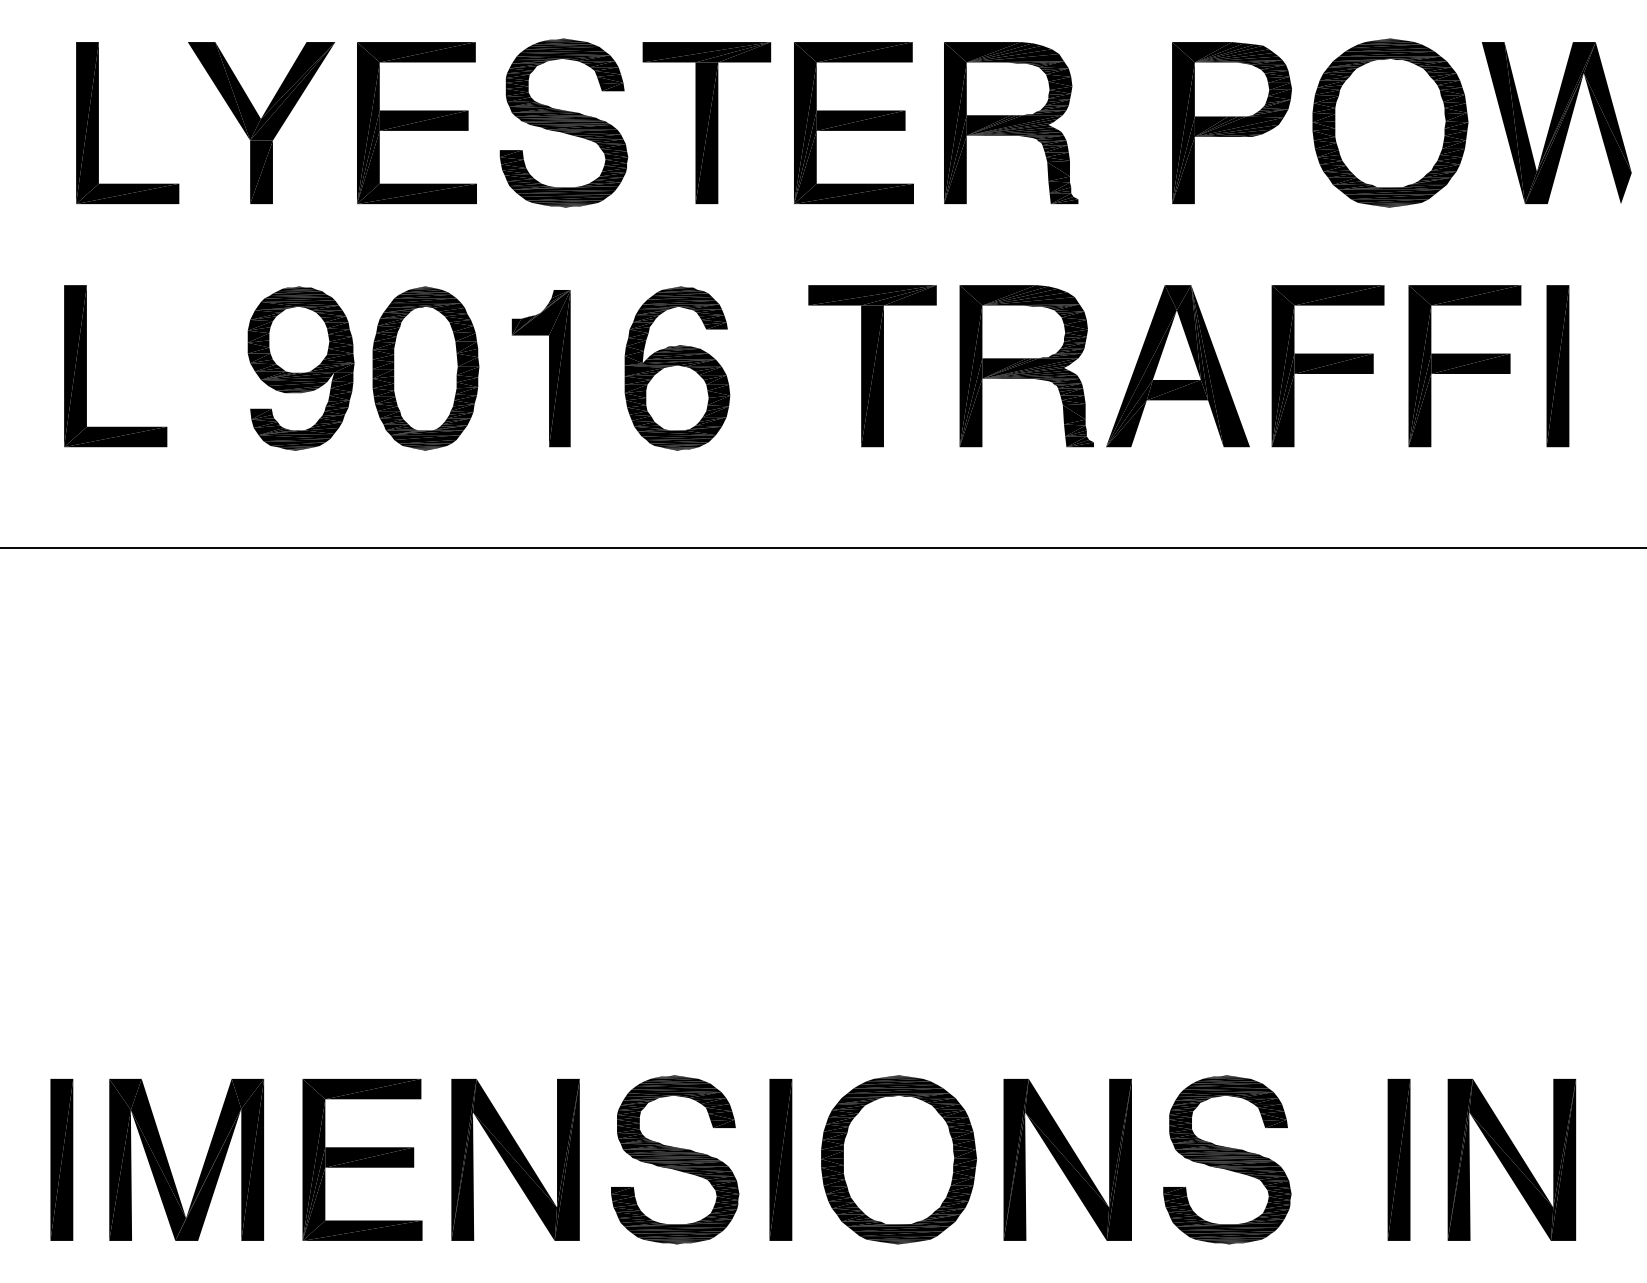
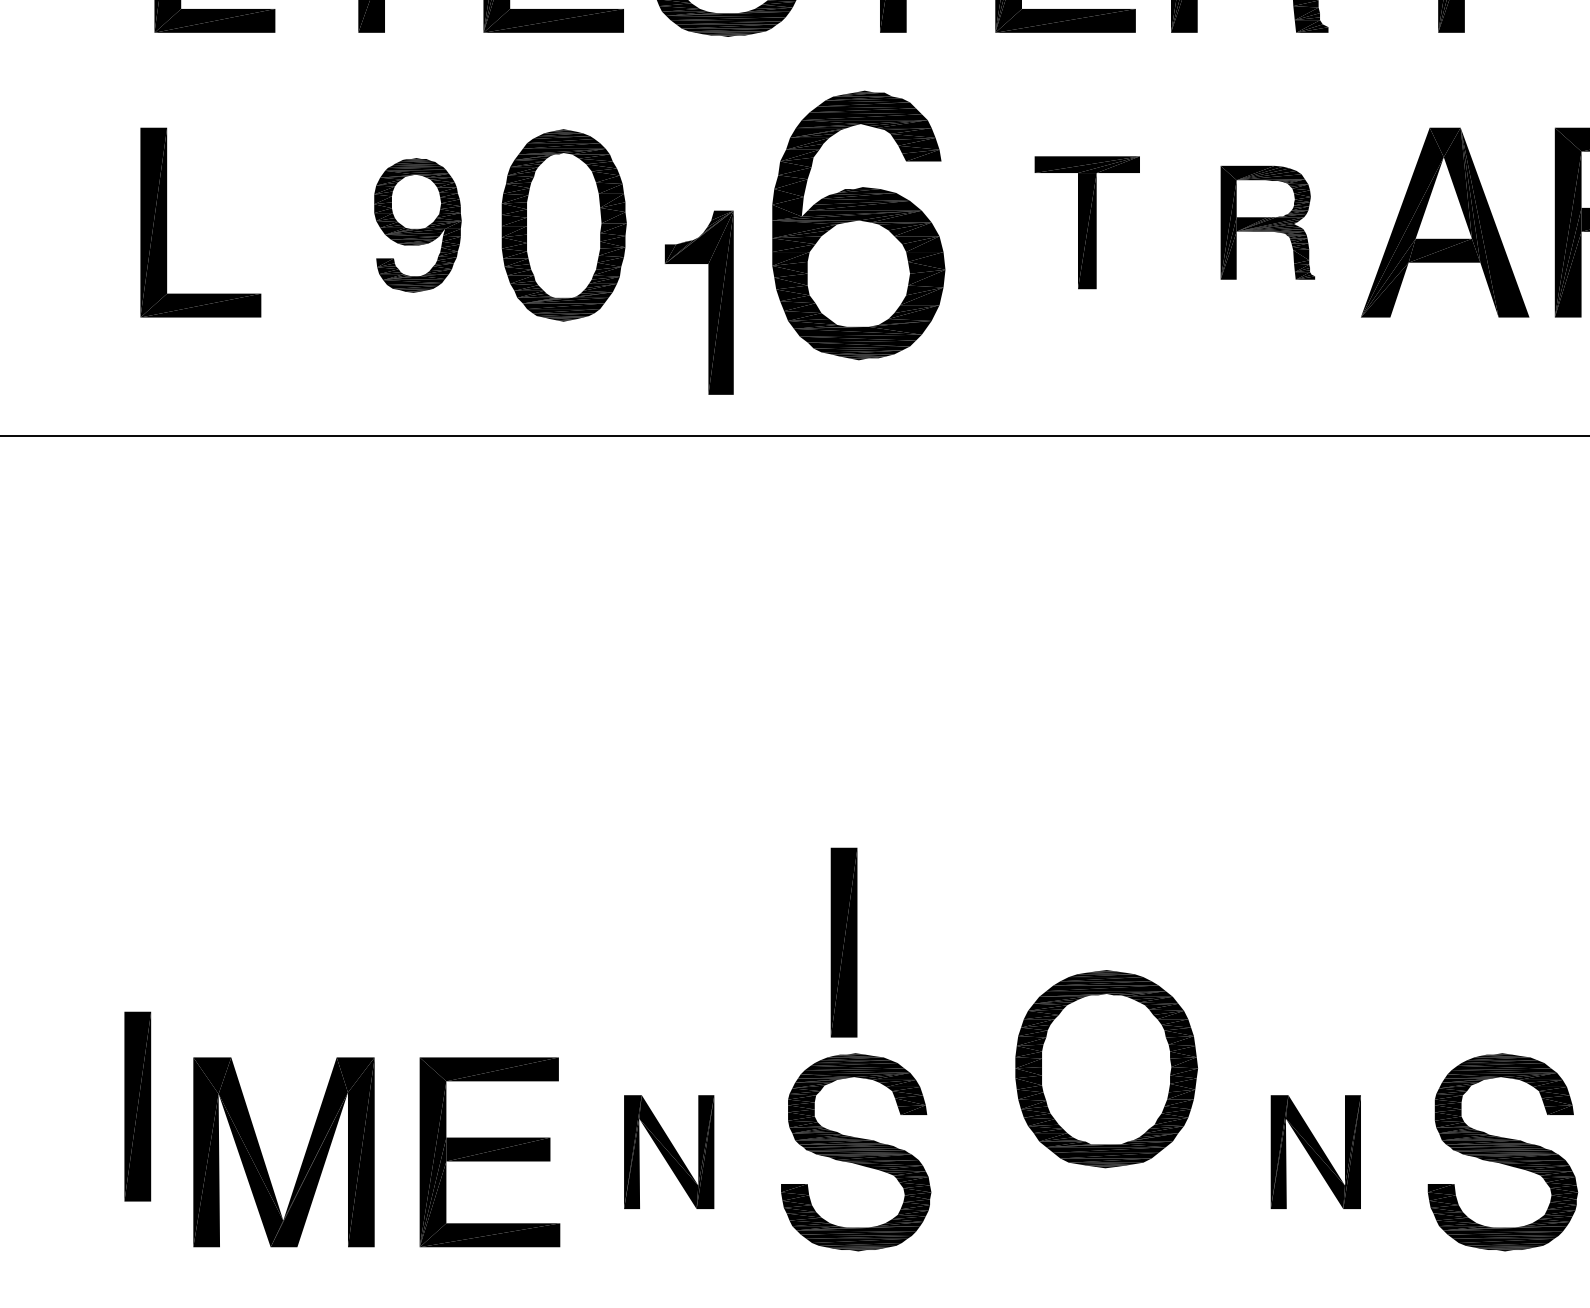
part: (872, 366) -> (1087, 223), size x0.7
part: (1026, 366) -> (1267, 223), size x0.6
part: (300, 368) -> (417, 225), size x0.7
part: (549, 368) -> (708, 302), moved
part: (677, 368) -> (858, 225), size x1.4
part: (61, 1159) -> (137, 1106), moved
part: (515, 1159) -> (669, 1151), size x0.6
part: (780, 1159) -> (843, 942), moved
part: (899, 1159) -> (1107, 1068), moved
part: (1067, 1159) -> (1315, 1151), size x0.6

